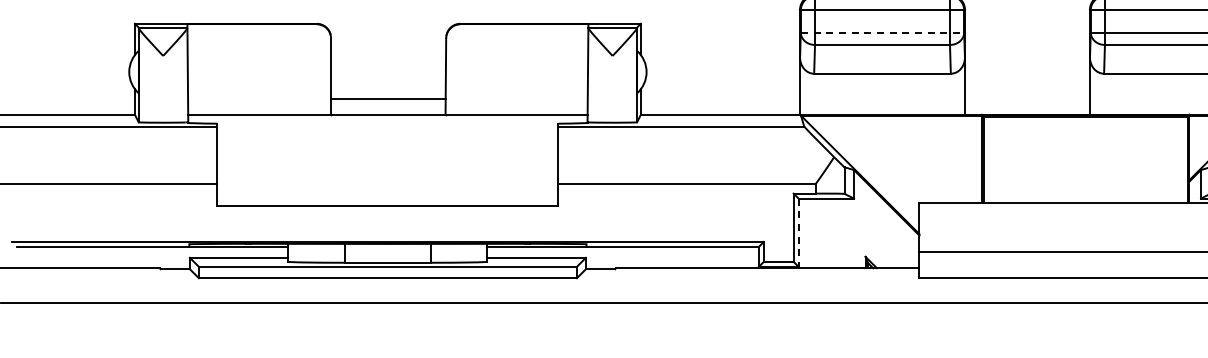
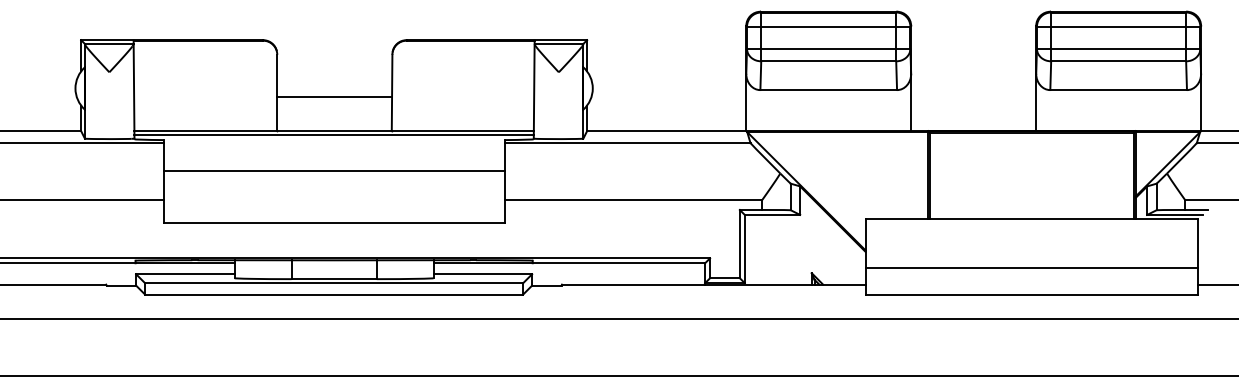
line: (882, 33) -> (828, 49), dashed -> solid
line: (388, 99) -> (334, 97), moved
line: (387, 119) -> (333, 135), added
line: (387, 154) -> (333, 170), added
line: (798, 233) -> (744, 249), dashed -> solid

